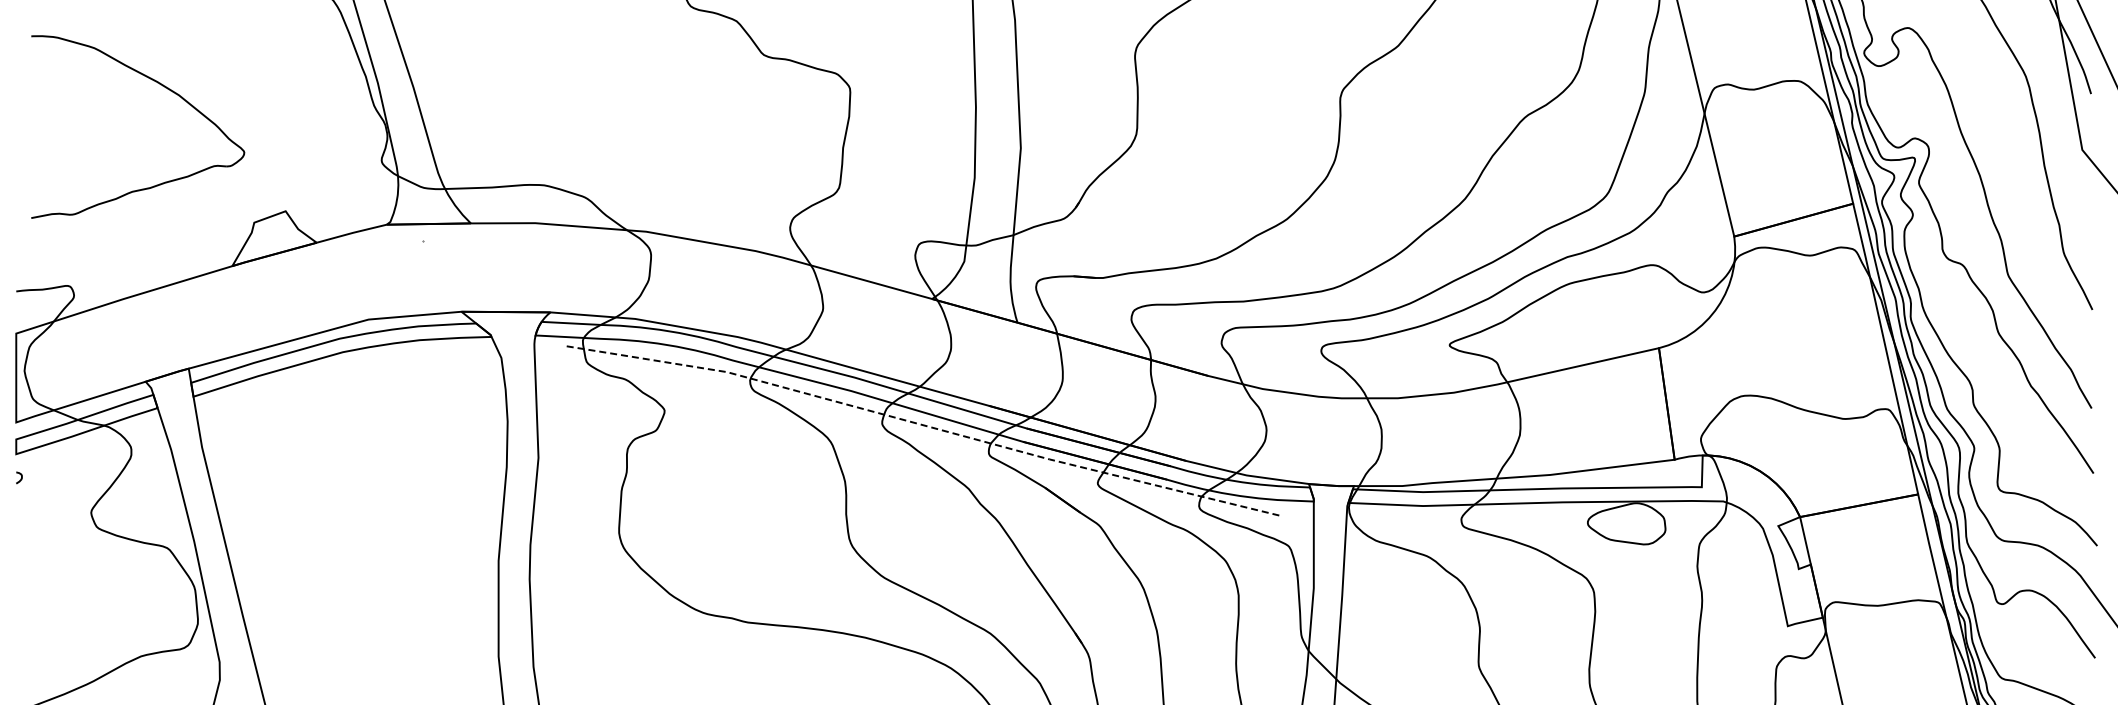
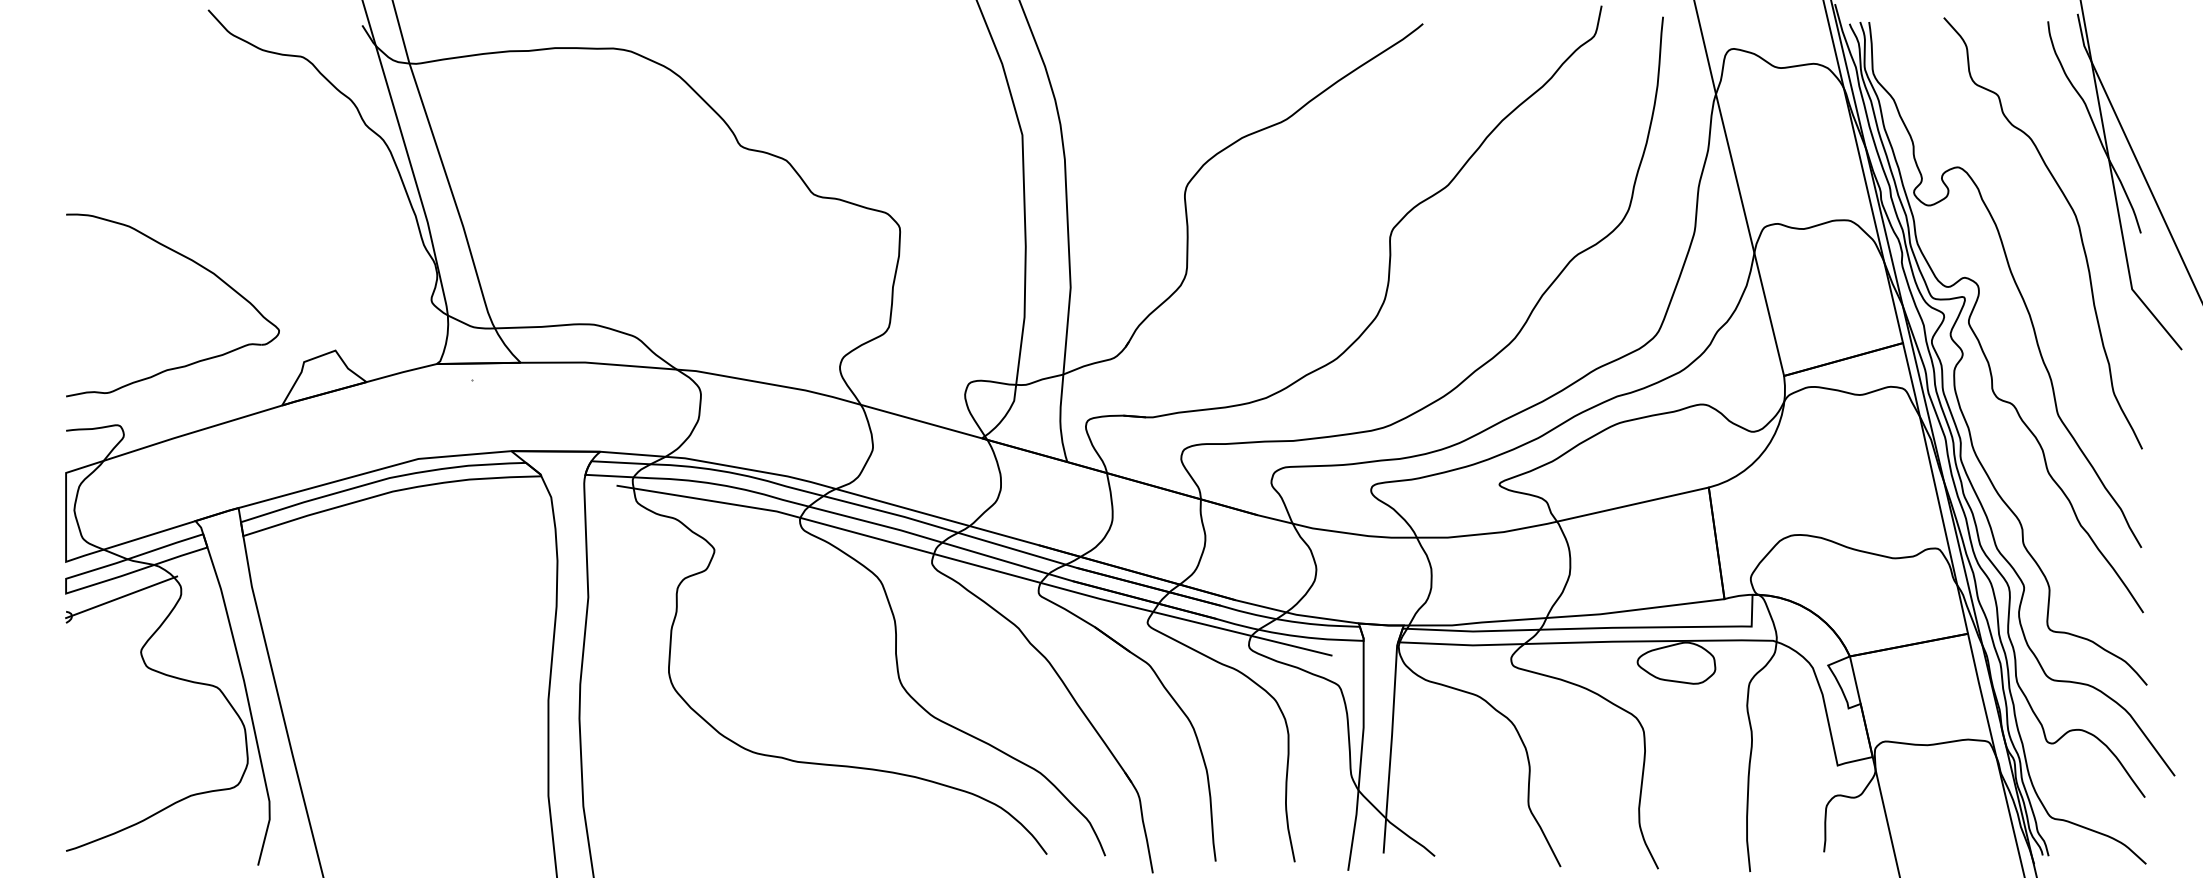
part: (161, 86) -> (196, 264), moved
line: (925, 426) -> (975, 565), dashed -> solid
line: (71, 458) -> (121, 597), added

